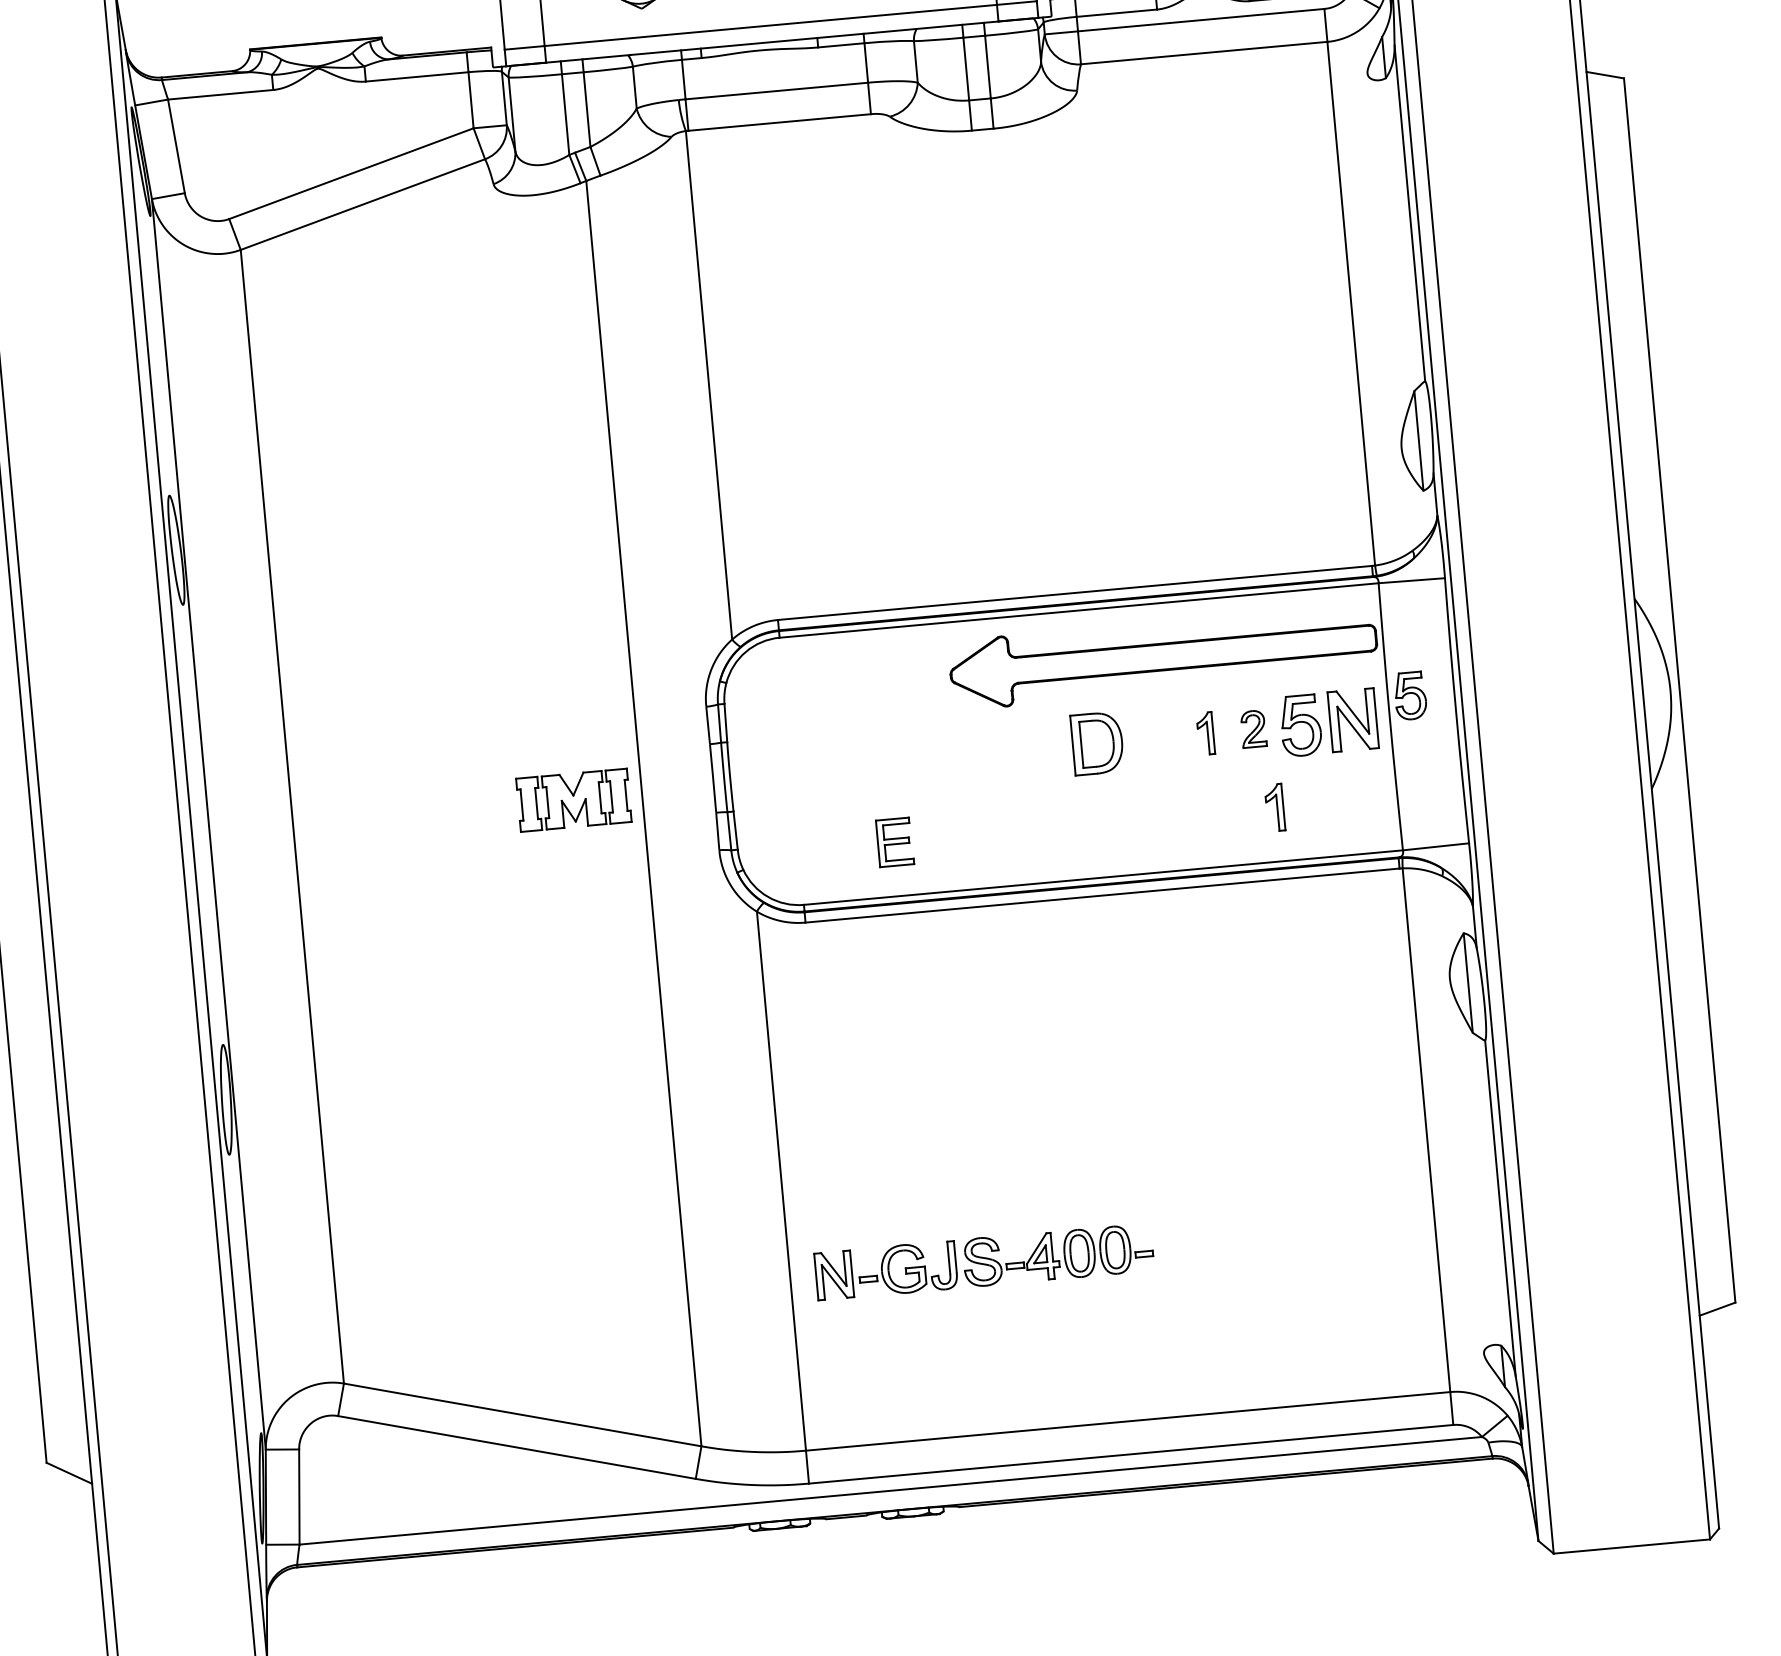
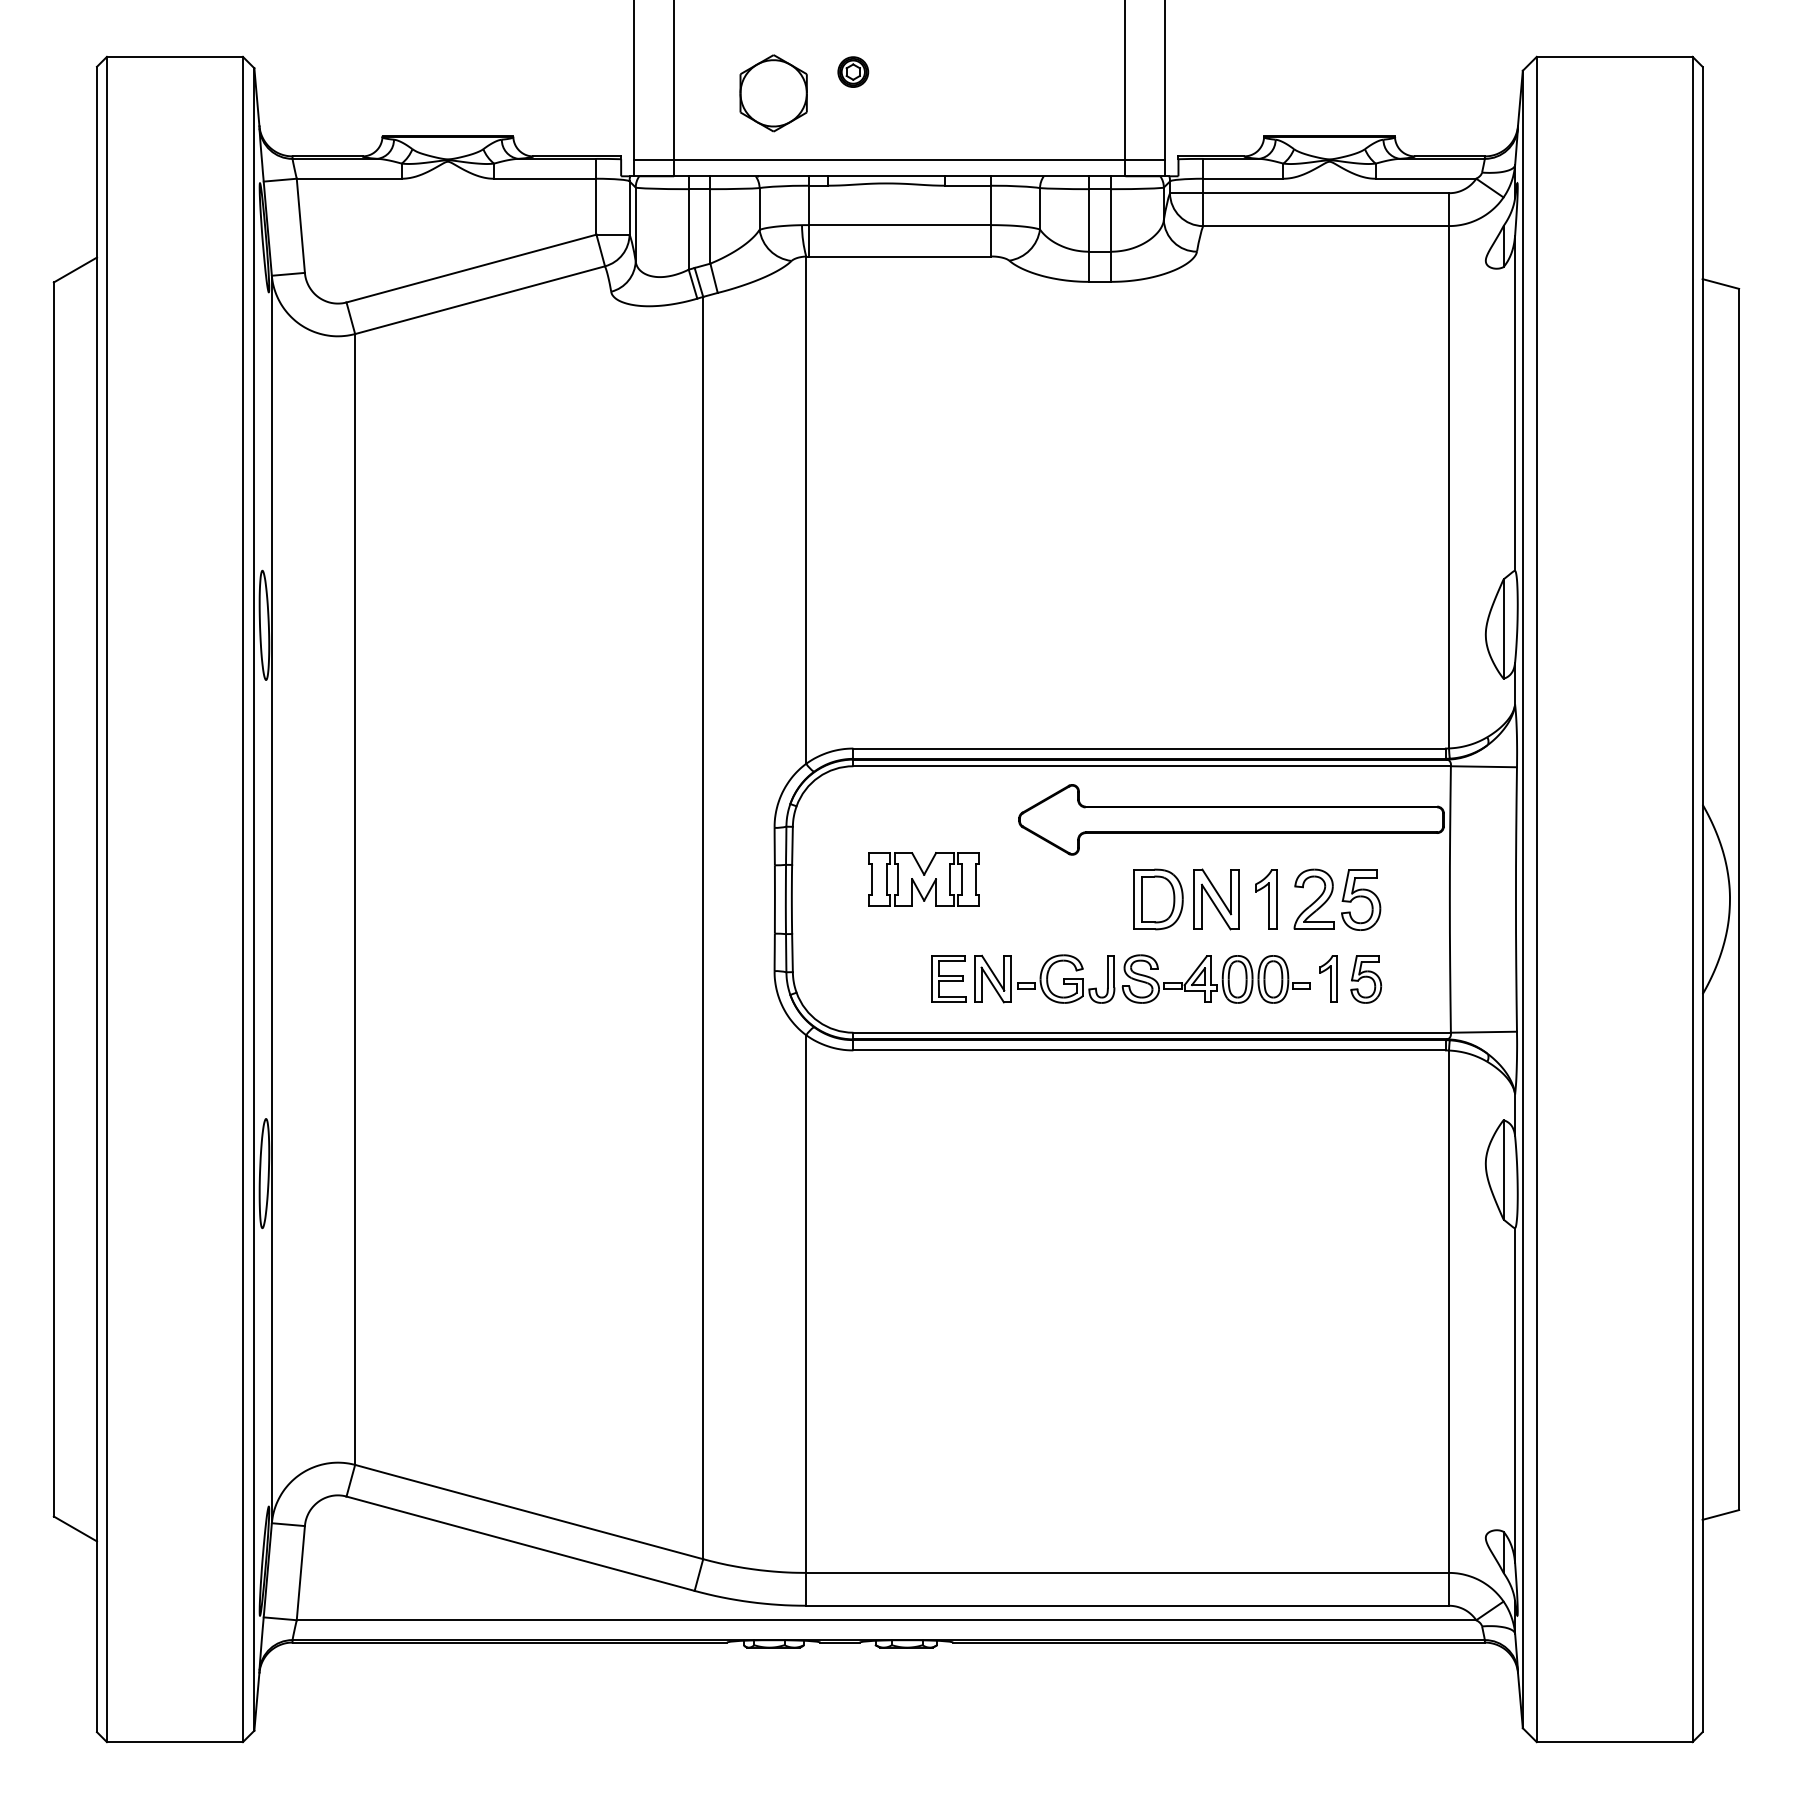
part: (1410, 695) -> (1366, 979), moved
part: (1353, 720) -> (1216, 899), moved
part: (1252, 728) -> (1313, 898), size x1.67
part: (1205, 733) -> (1266, 899), size x1.43
part: (573, 800) -> (923, 879), moved
part: (984, 1261) -> (1142, 978), moved

